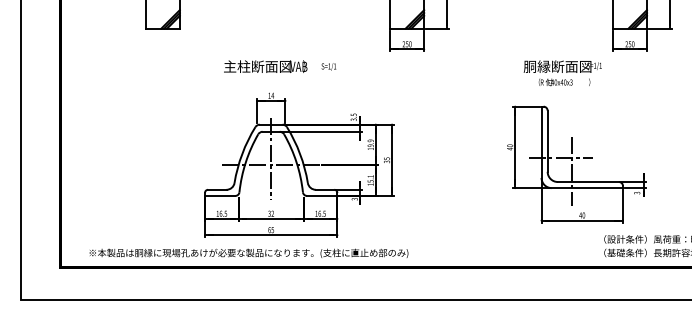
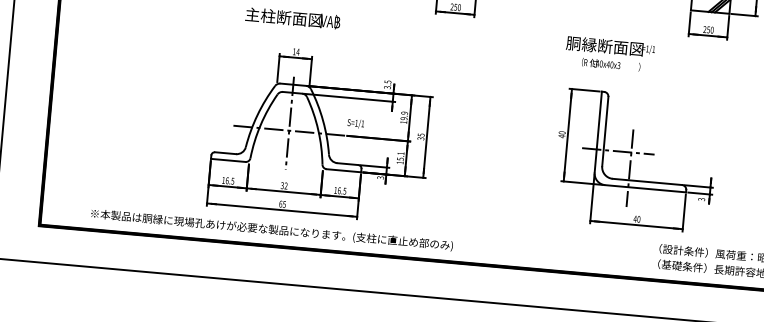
text: (328, 66) -> (355, 123), moved
text: (562, 73) -> (609, 54), moved
text: (248, 252) -> (271, 228), moved

